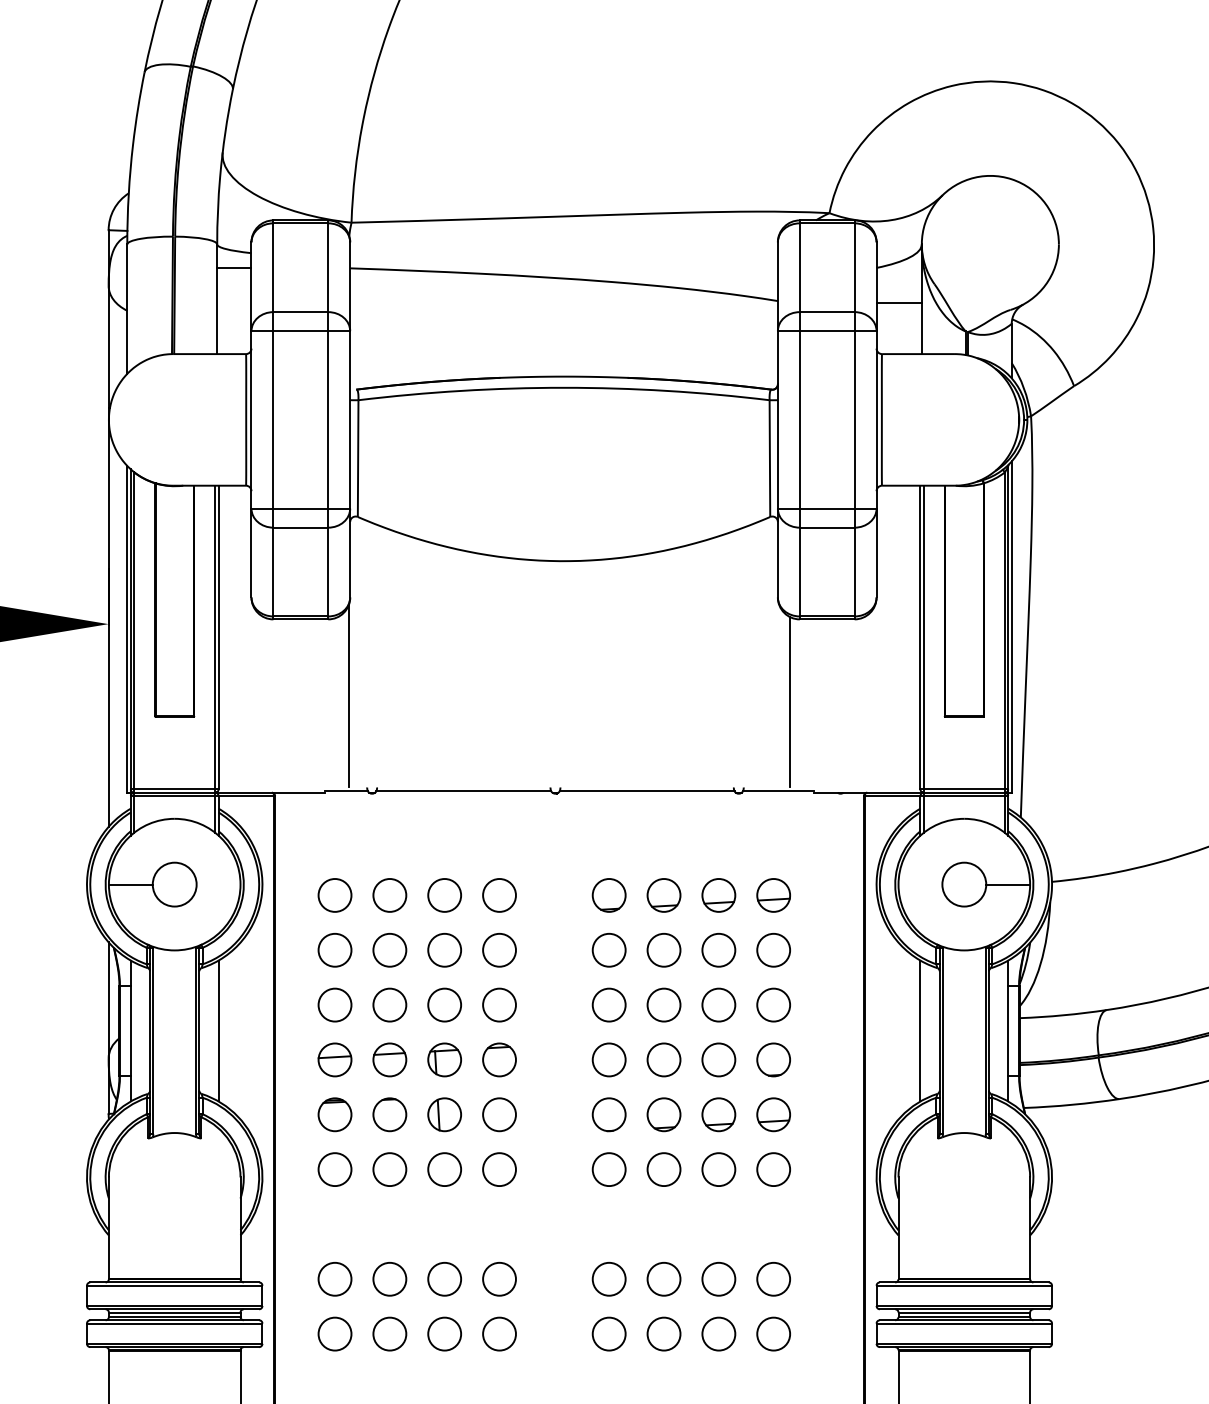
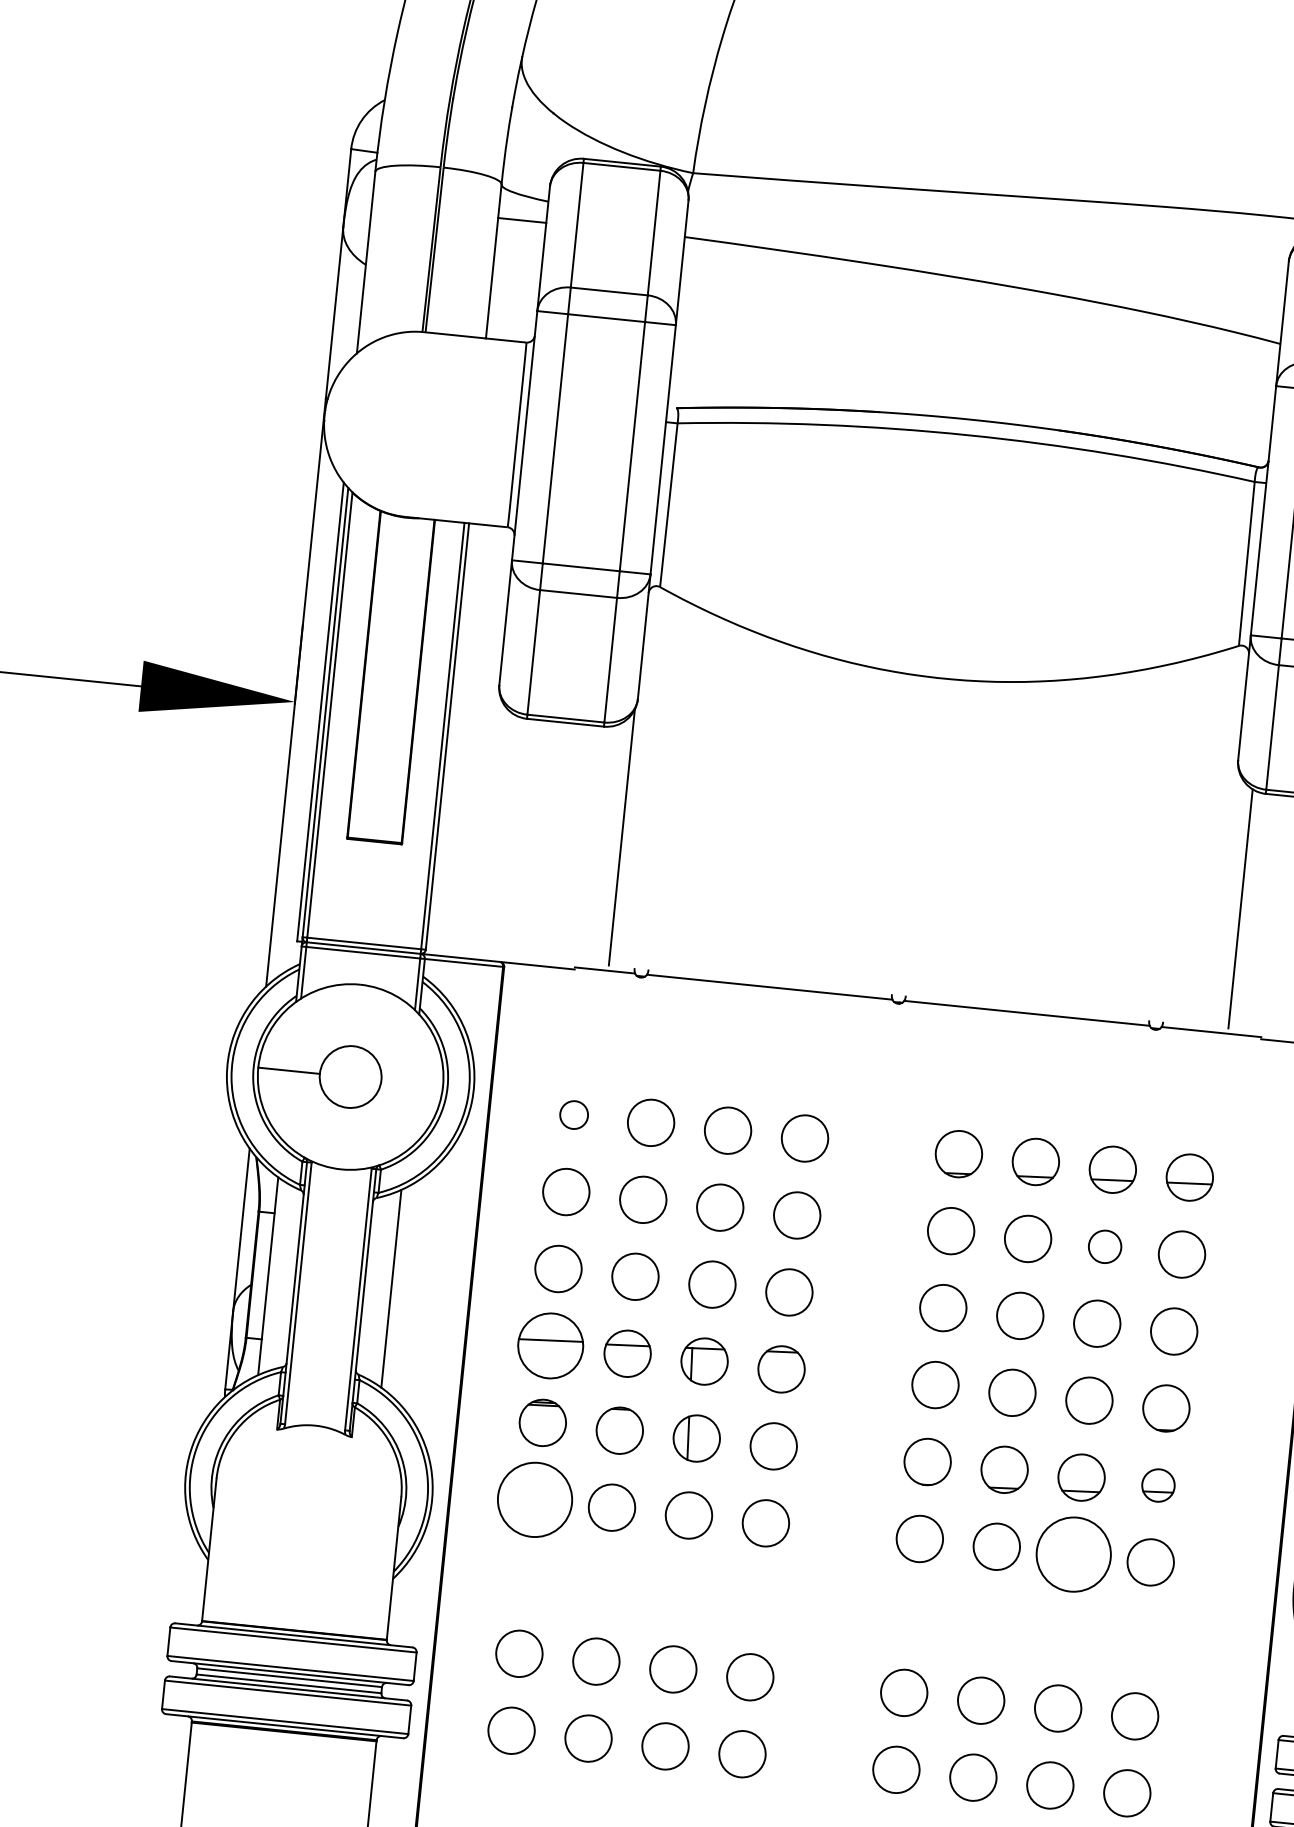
circle: (334, 895) -> (573, 1115), size x0.6
circle: (718, 950) -> (1104, 1247), size x0.7
part: (334, 1059) -> (549, 1345), size x1.4
part: (773, 1114) -> (1158, 1485), size x0.7
circle: (334, 1169) -> (534, 1499), size x1.6
circle: (718, 1169) -> (1073, 1554), size x1.6

